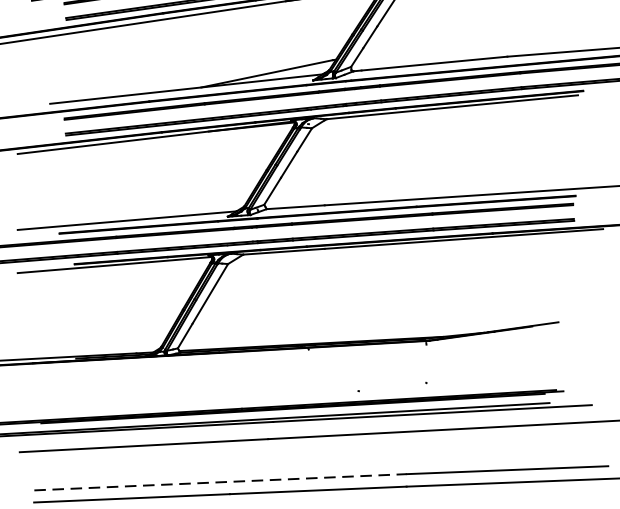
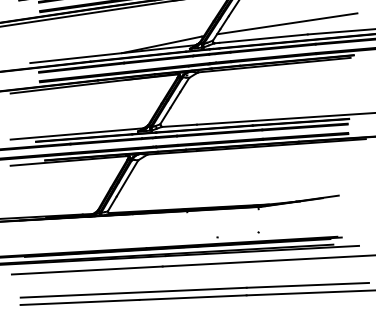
line: (473, 38) -> (287, 23), added
line: (221, 481) -> (134, 292), dashed -> solid

